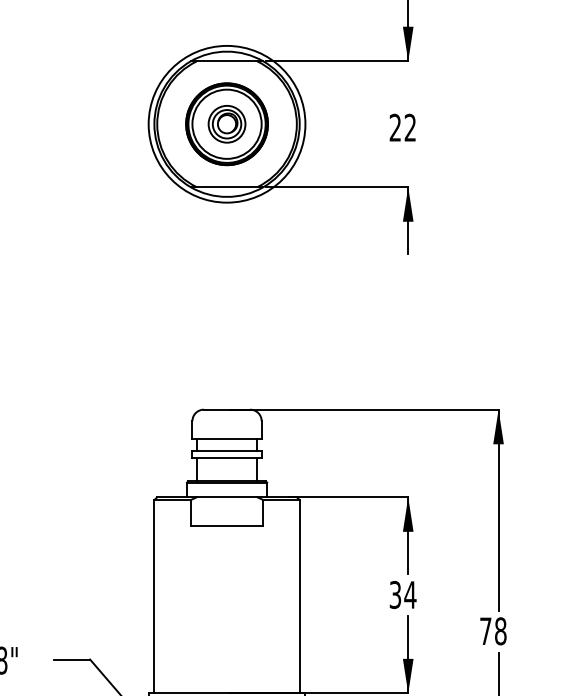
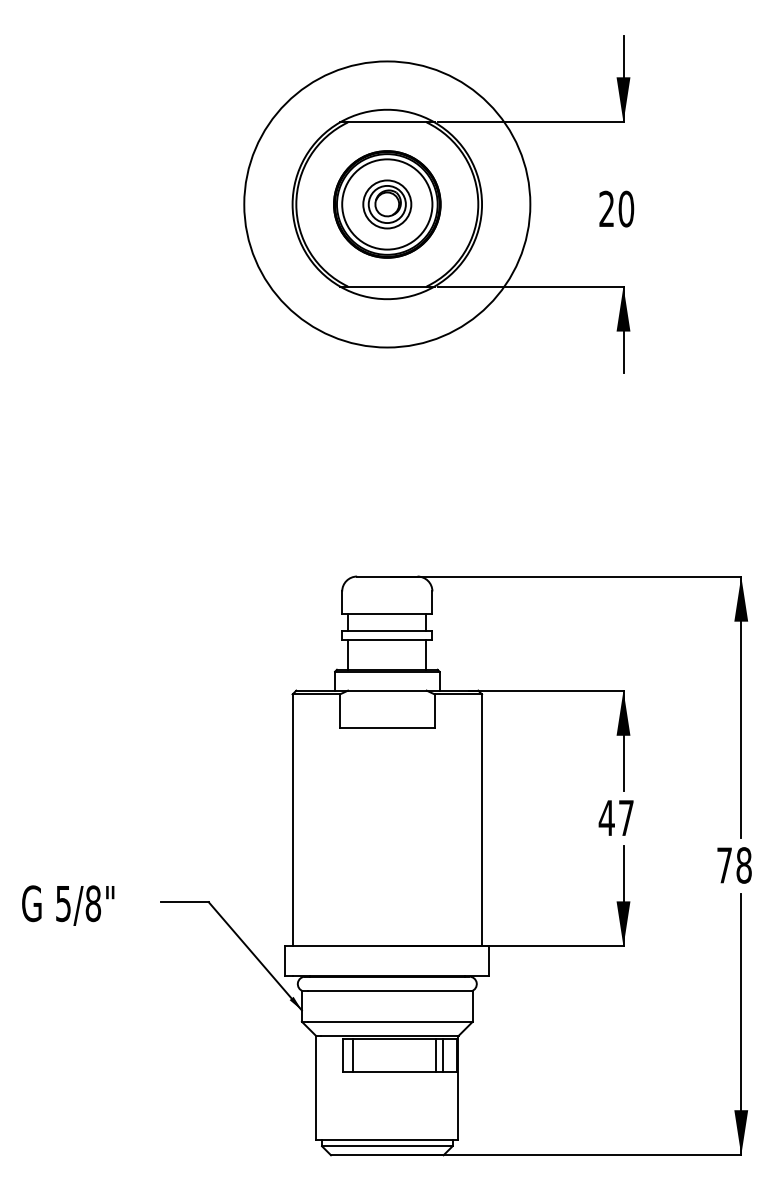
circle: (227, 124) -> (387, 204), size x1.4
text: (410, 127) -> (626, 208), 22 -> 20
text: (402, 594) -> (616, 817), 34 -> 47

